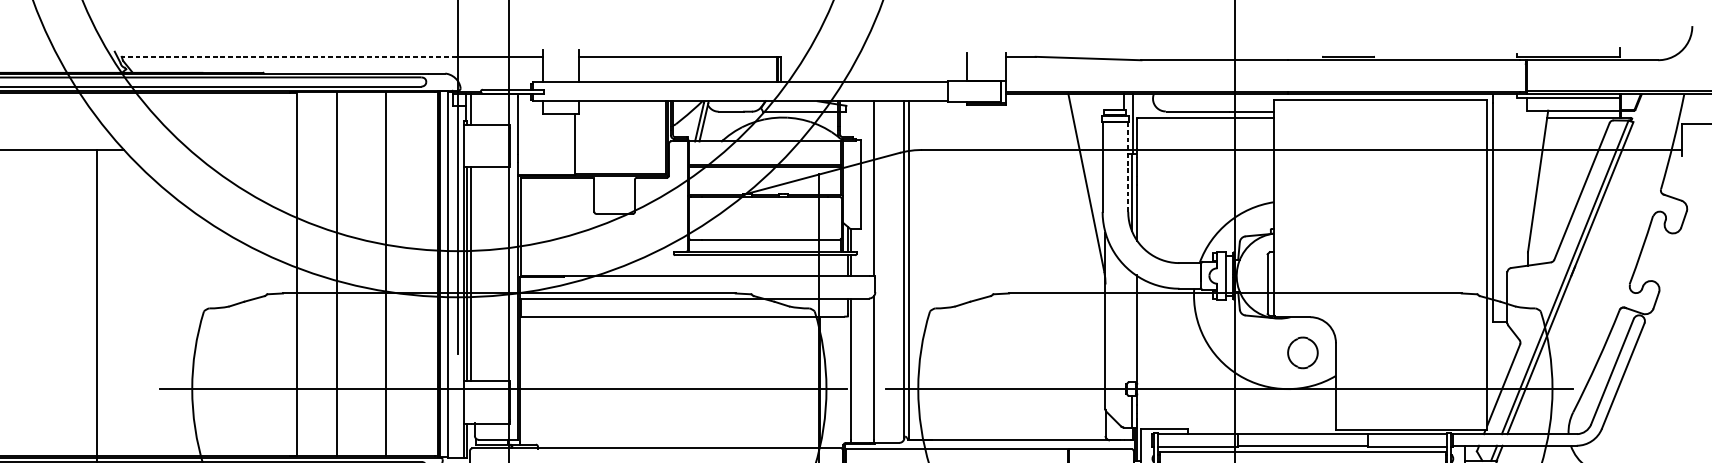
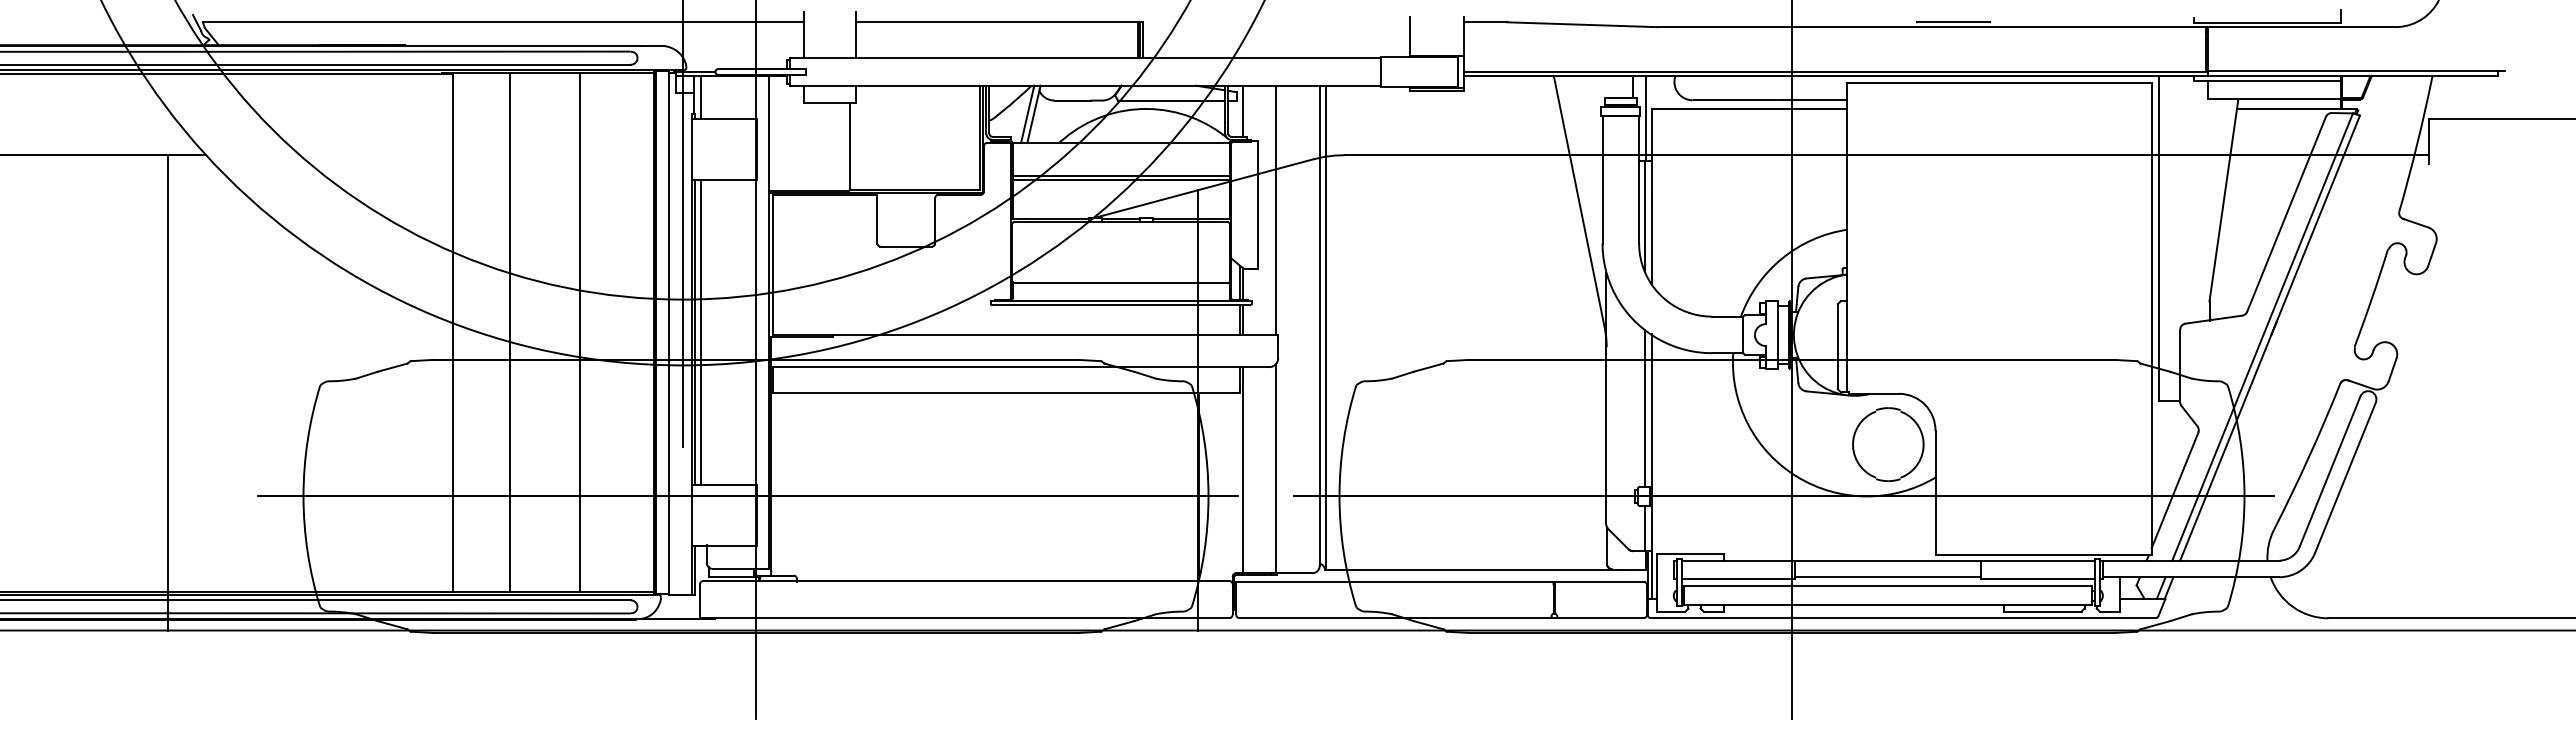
line: (288, 56) -> (441, 22), dashed -> solid
line: (850, 118) -> (1242, 110), added
line: (1128, 167) -> (1639, 179), dashed -> solid
line: (1132, 326) -> (1644, 407), added
part: (1303, 352) -> (1888, 444), size x1.67

